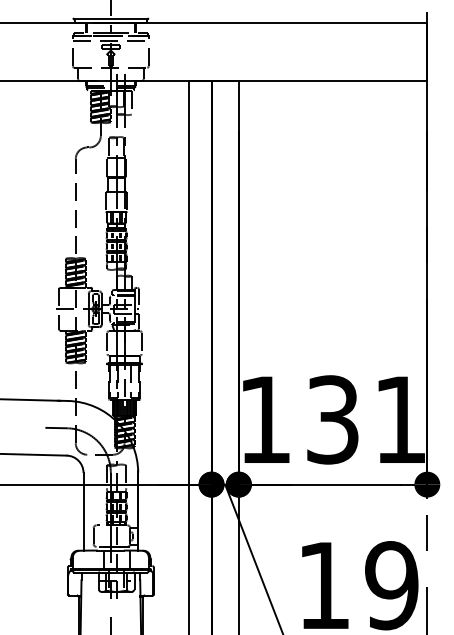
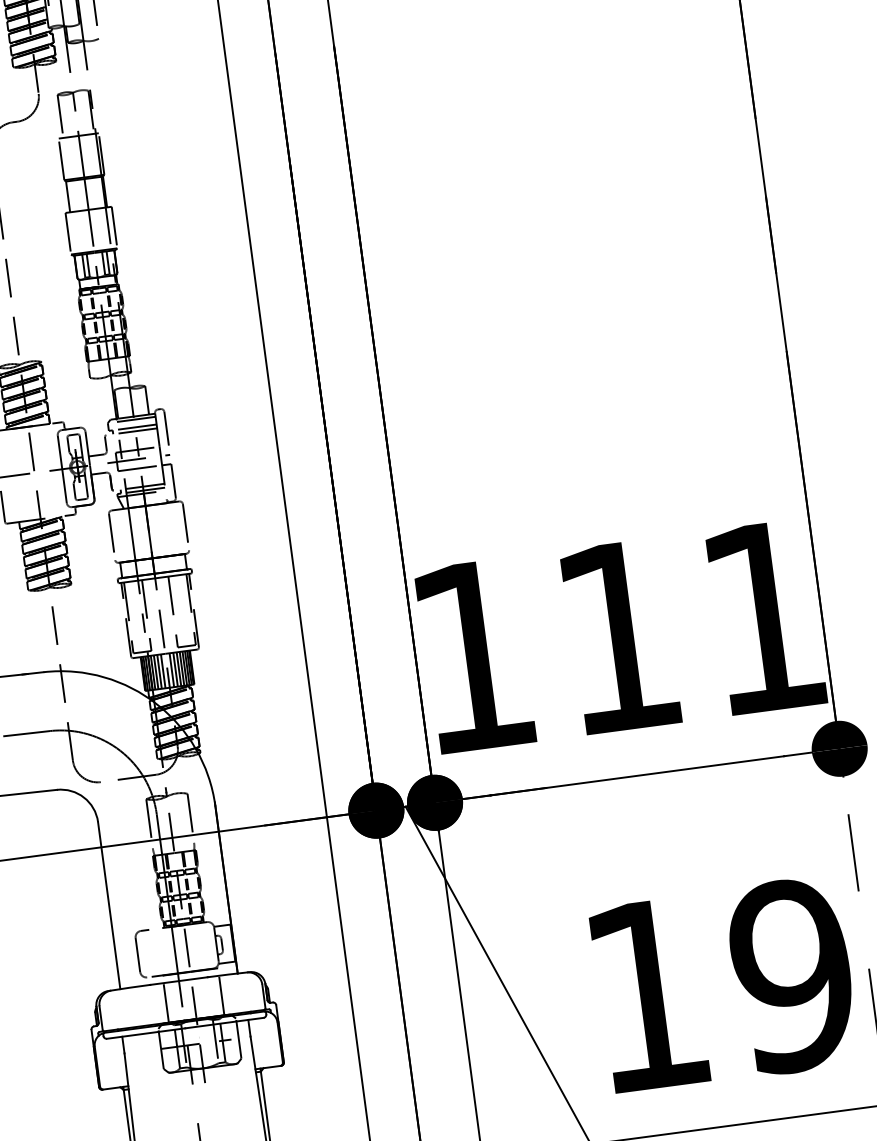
text: (332, 419) -> (617, 636), 131 -> 111

